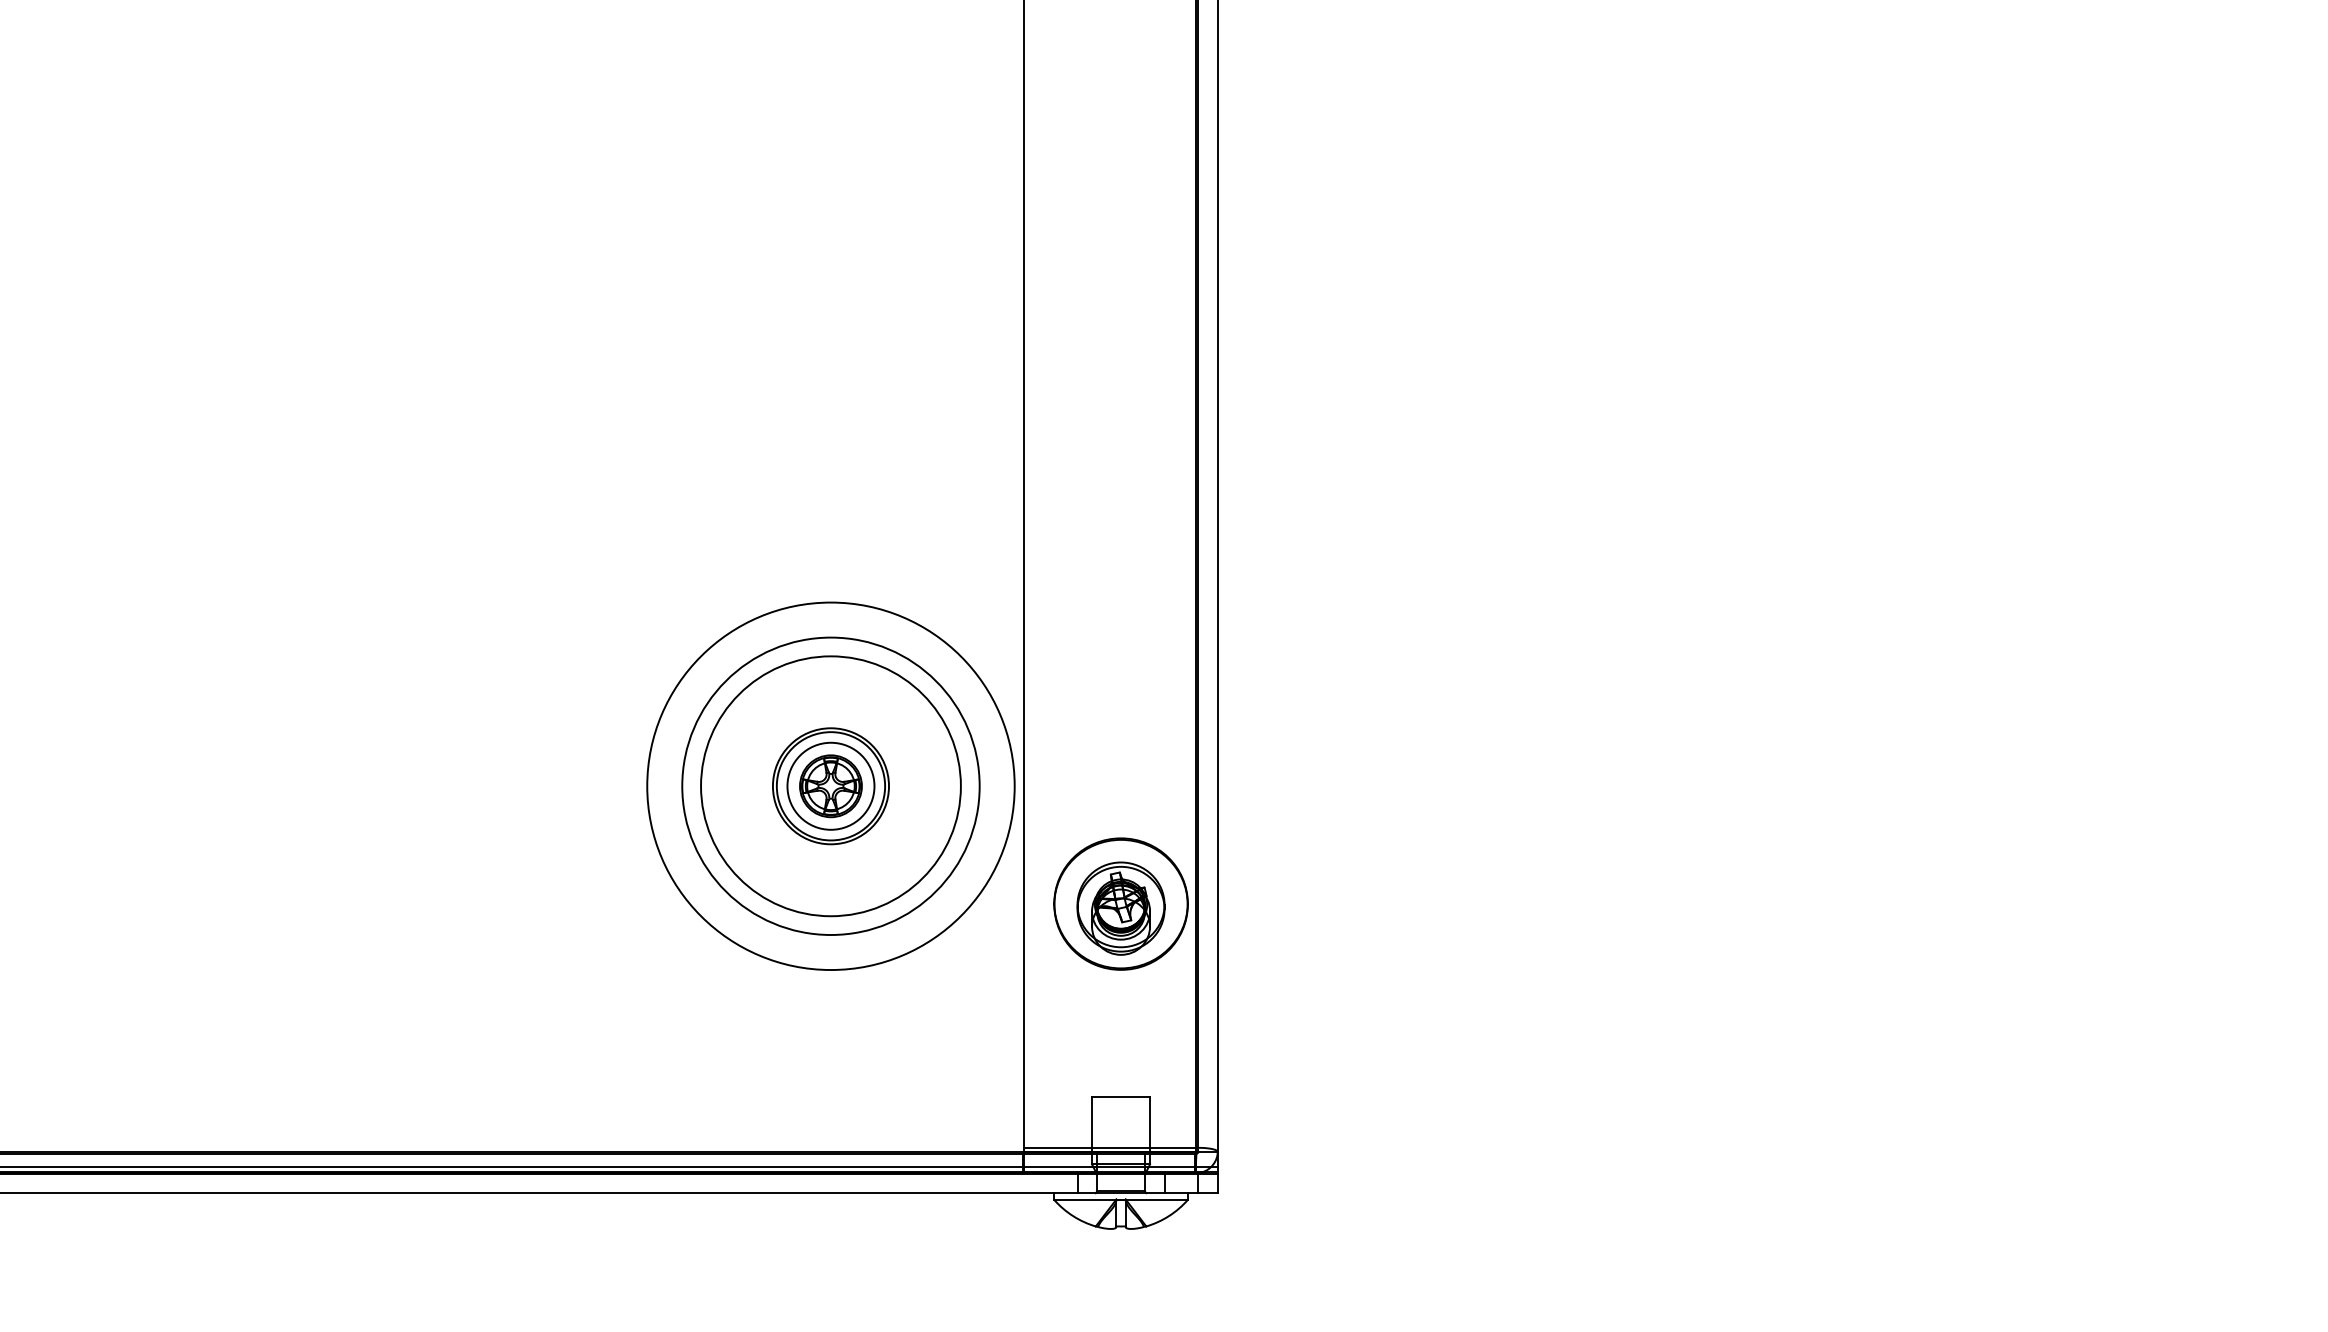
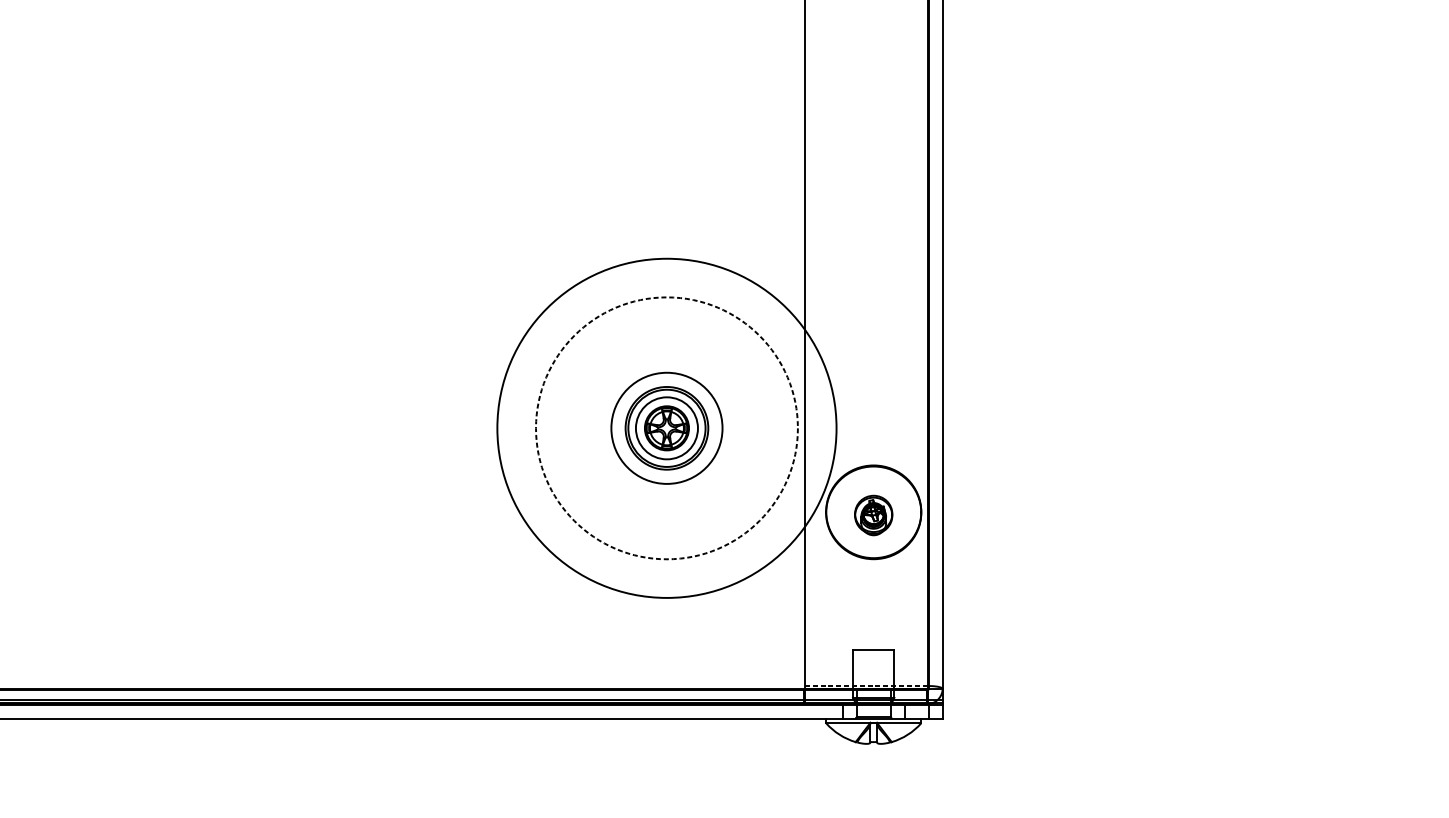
circle: (830, 785) -> (666, 427), size x1.6
circle: (830, 786) -> (666, 428), size x0.6
circle: (830, 786) -> (666, 428), solid -> dashed
part: (1120, 908) -> (873, 515), size x0.6
line: (1109, 1147) -> (865, 685), solid -> dashed

